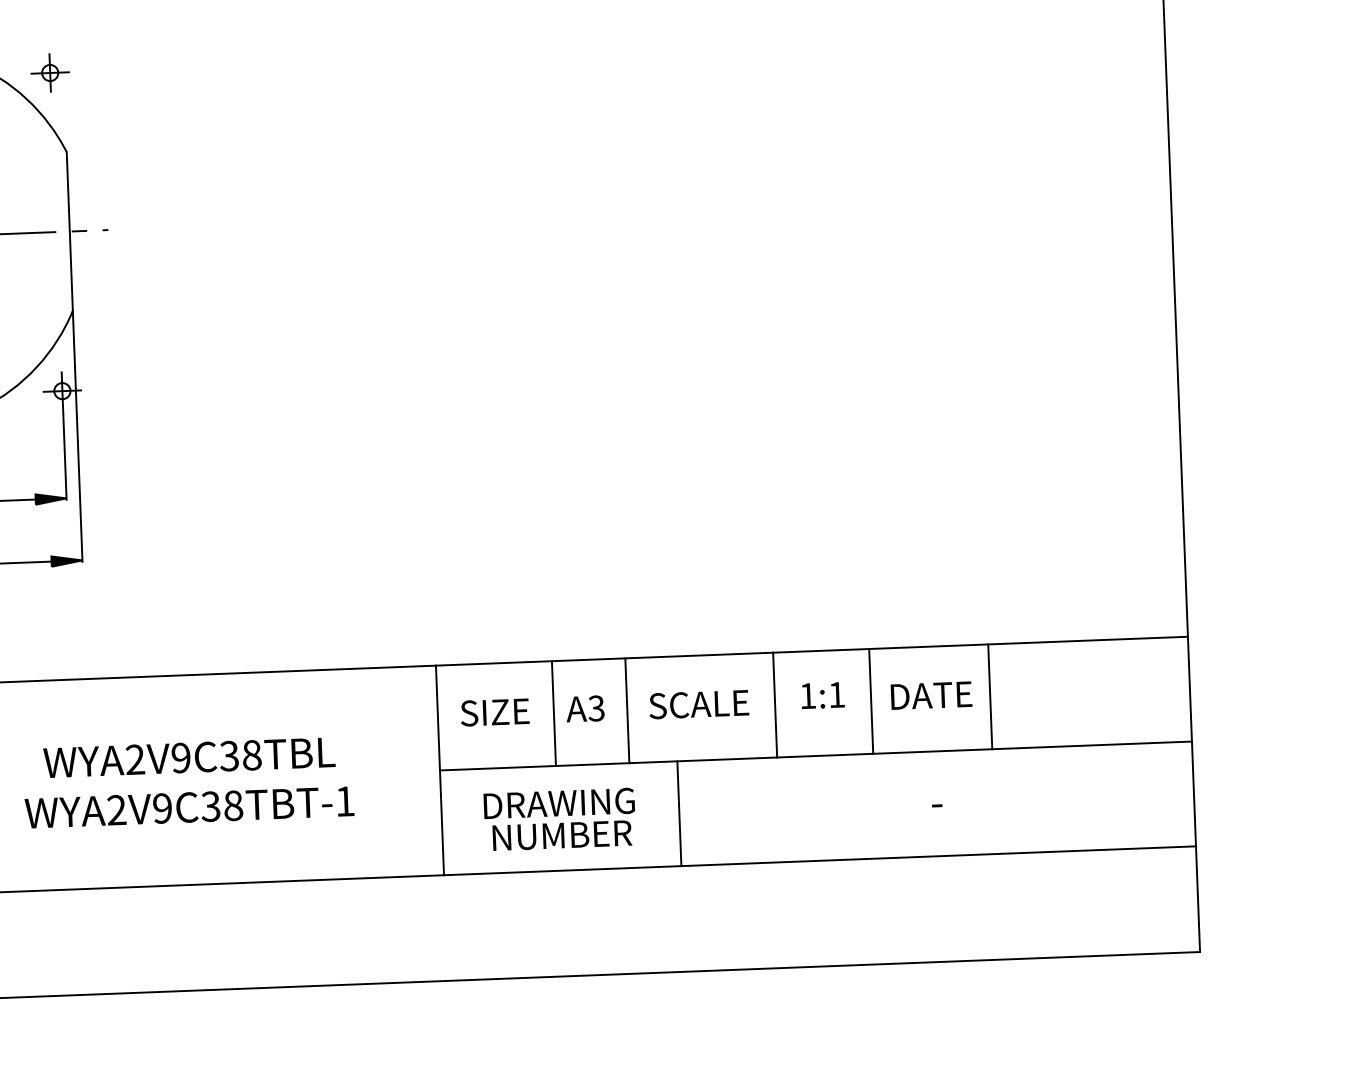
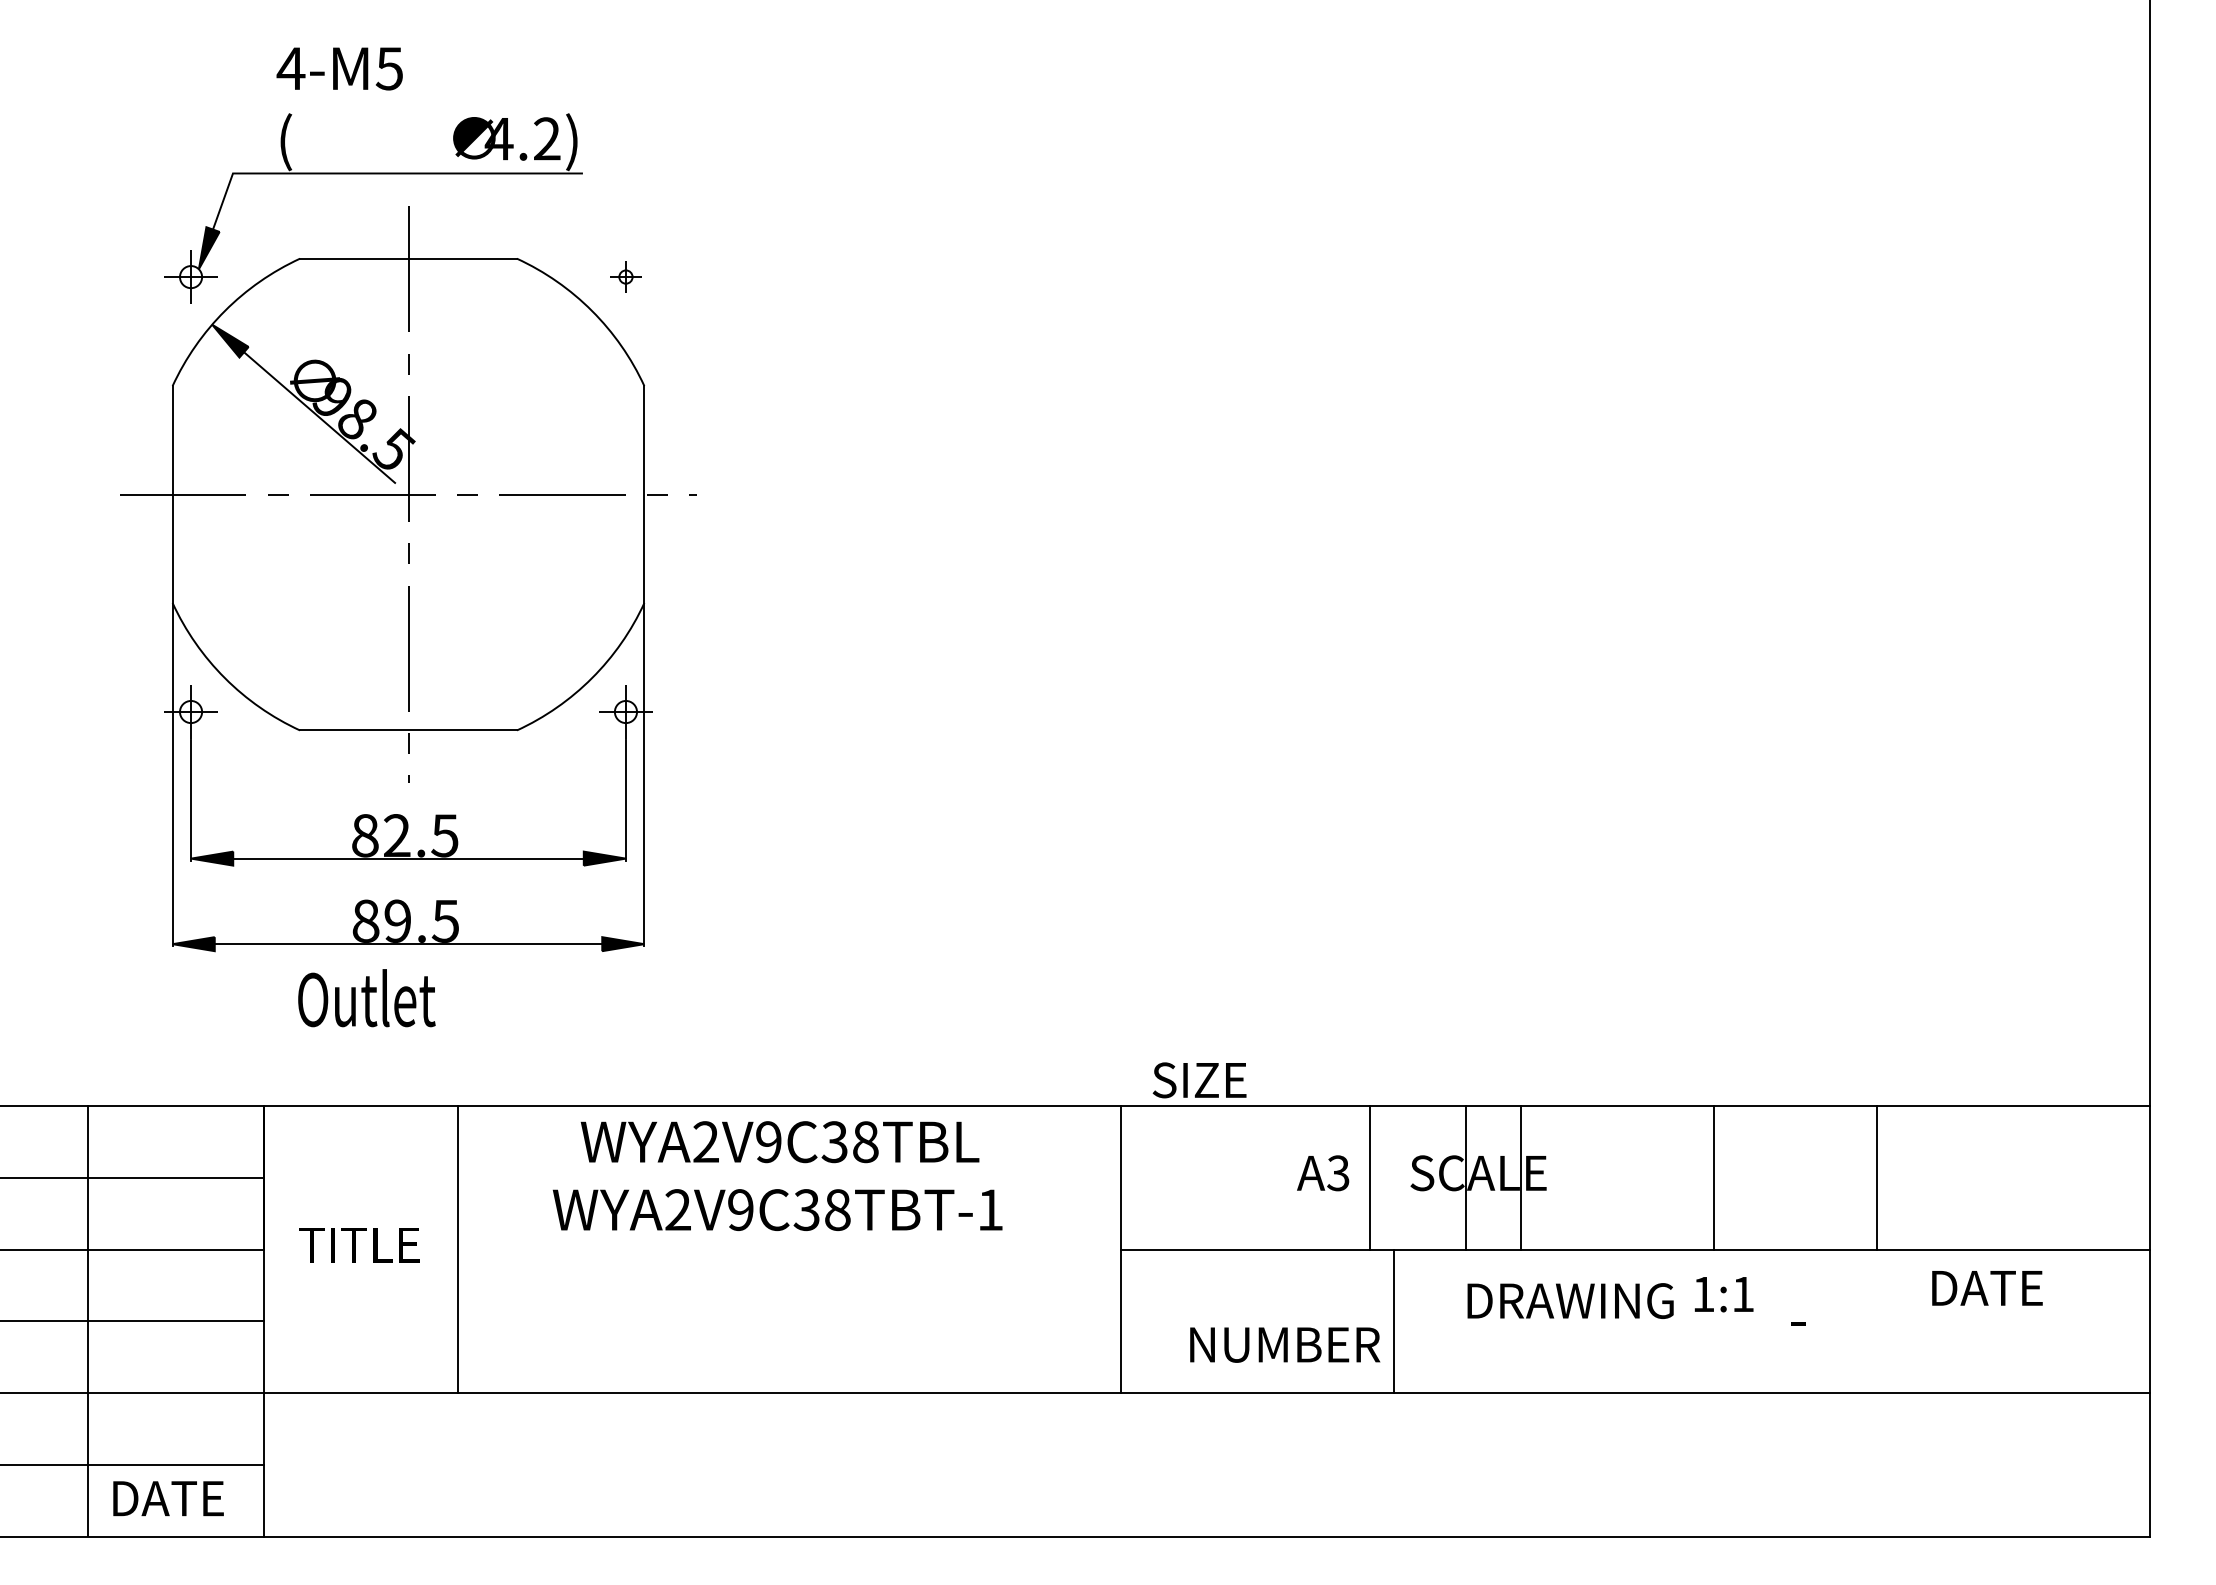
part: (49, 72) -> (625, 276), size x0.6
text: (822, 695) -> (1723, 1294), moved
text: (931, 695) -> (1987, 1288), moved
line: (775, 704) -> (1521, 1177), moved
line: (627, 710) -> (1466, 1177), moved
text: (494, 712) -> (1199, 1080), moved
line: (554, 713) -> (1370, 1177), moved
text: (188, 782) -> (777, 1175), moved
text: (559, 803) -> (1570, 1300), moved
line: (679, 813) -> (1394, 1320), moved

